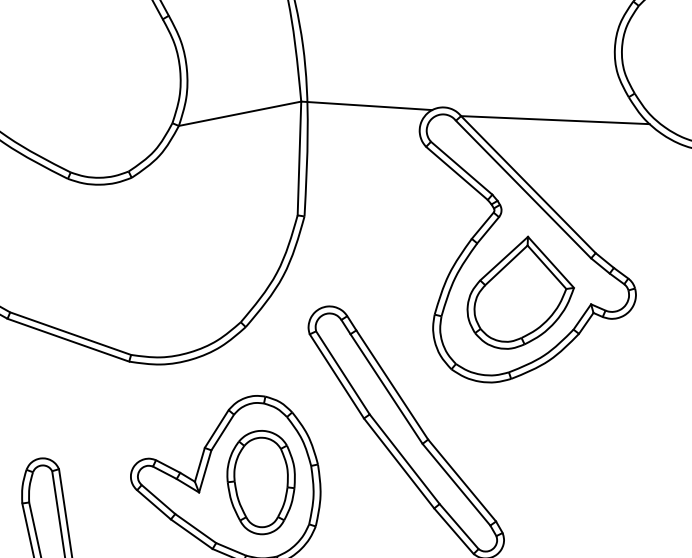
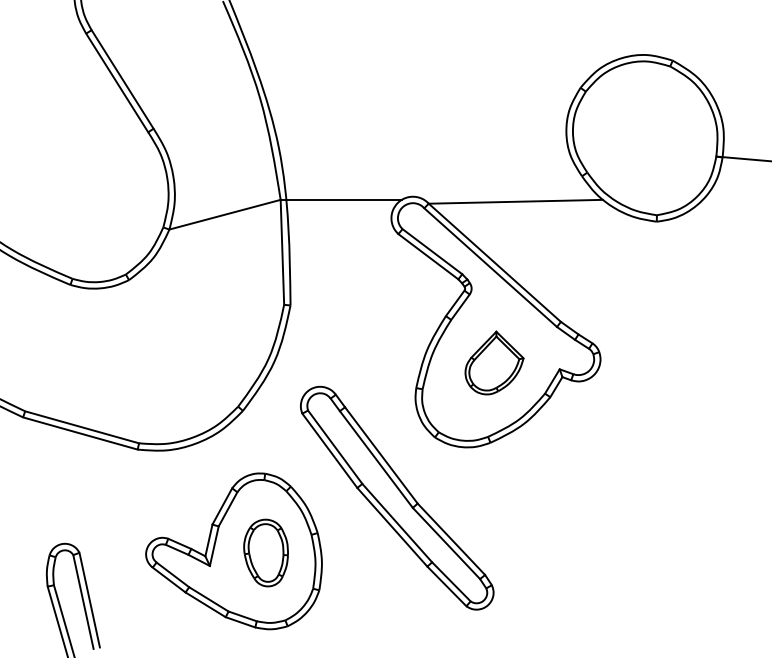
part: (521, 292) -> (494, 362), size x0.6
part: (260, 481) -> (265, 552), size x0.7

